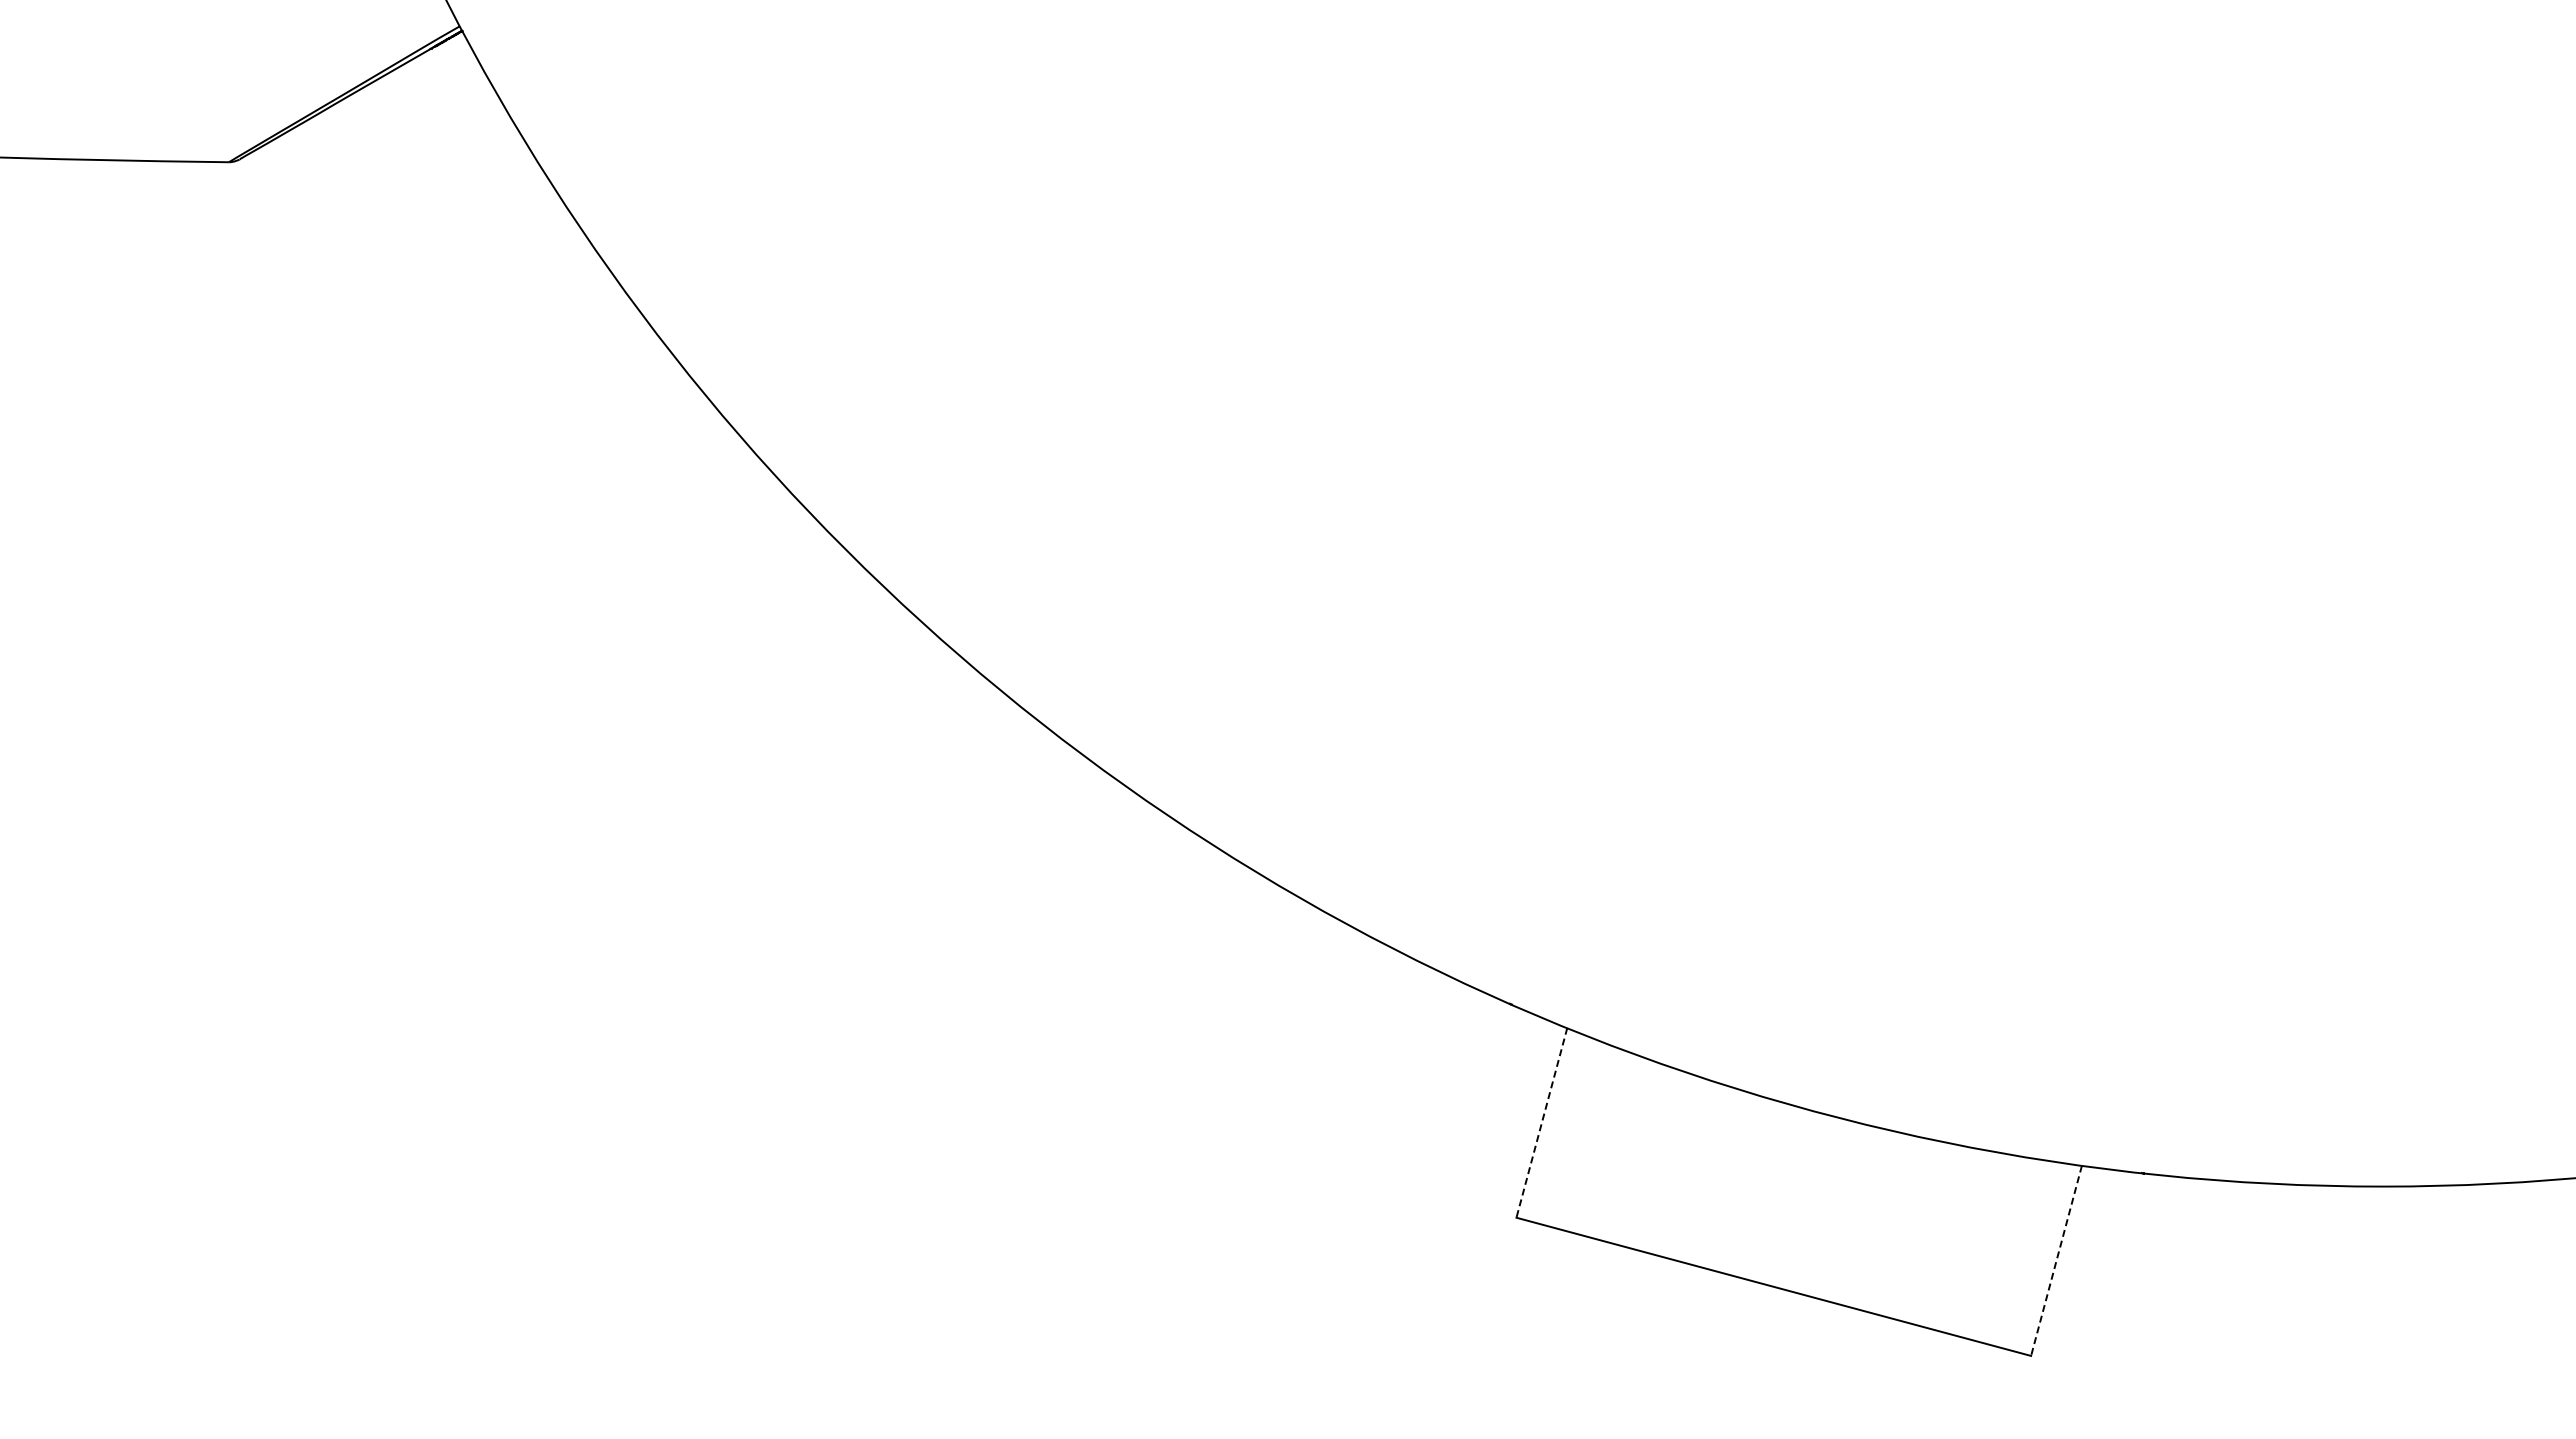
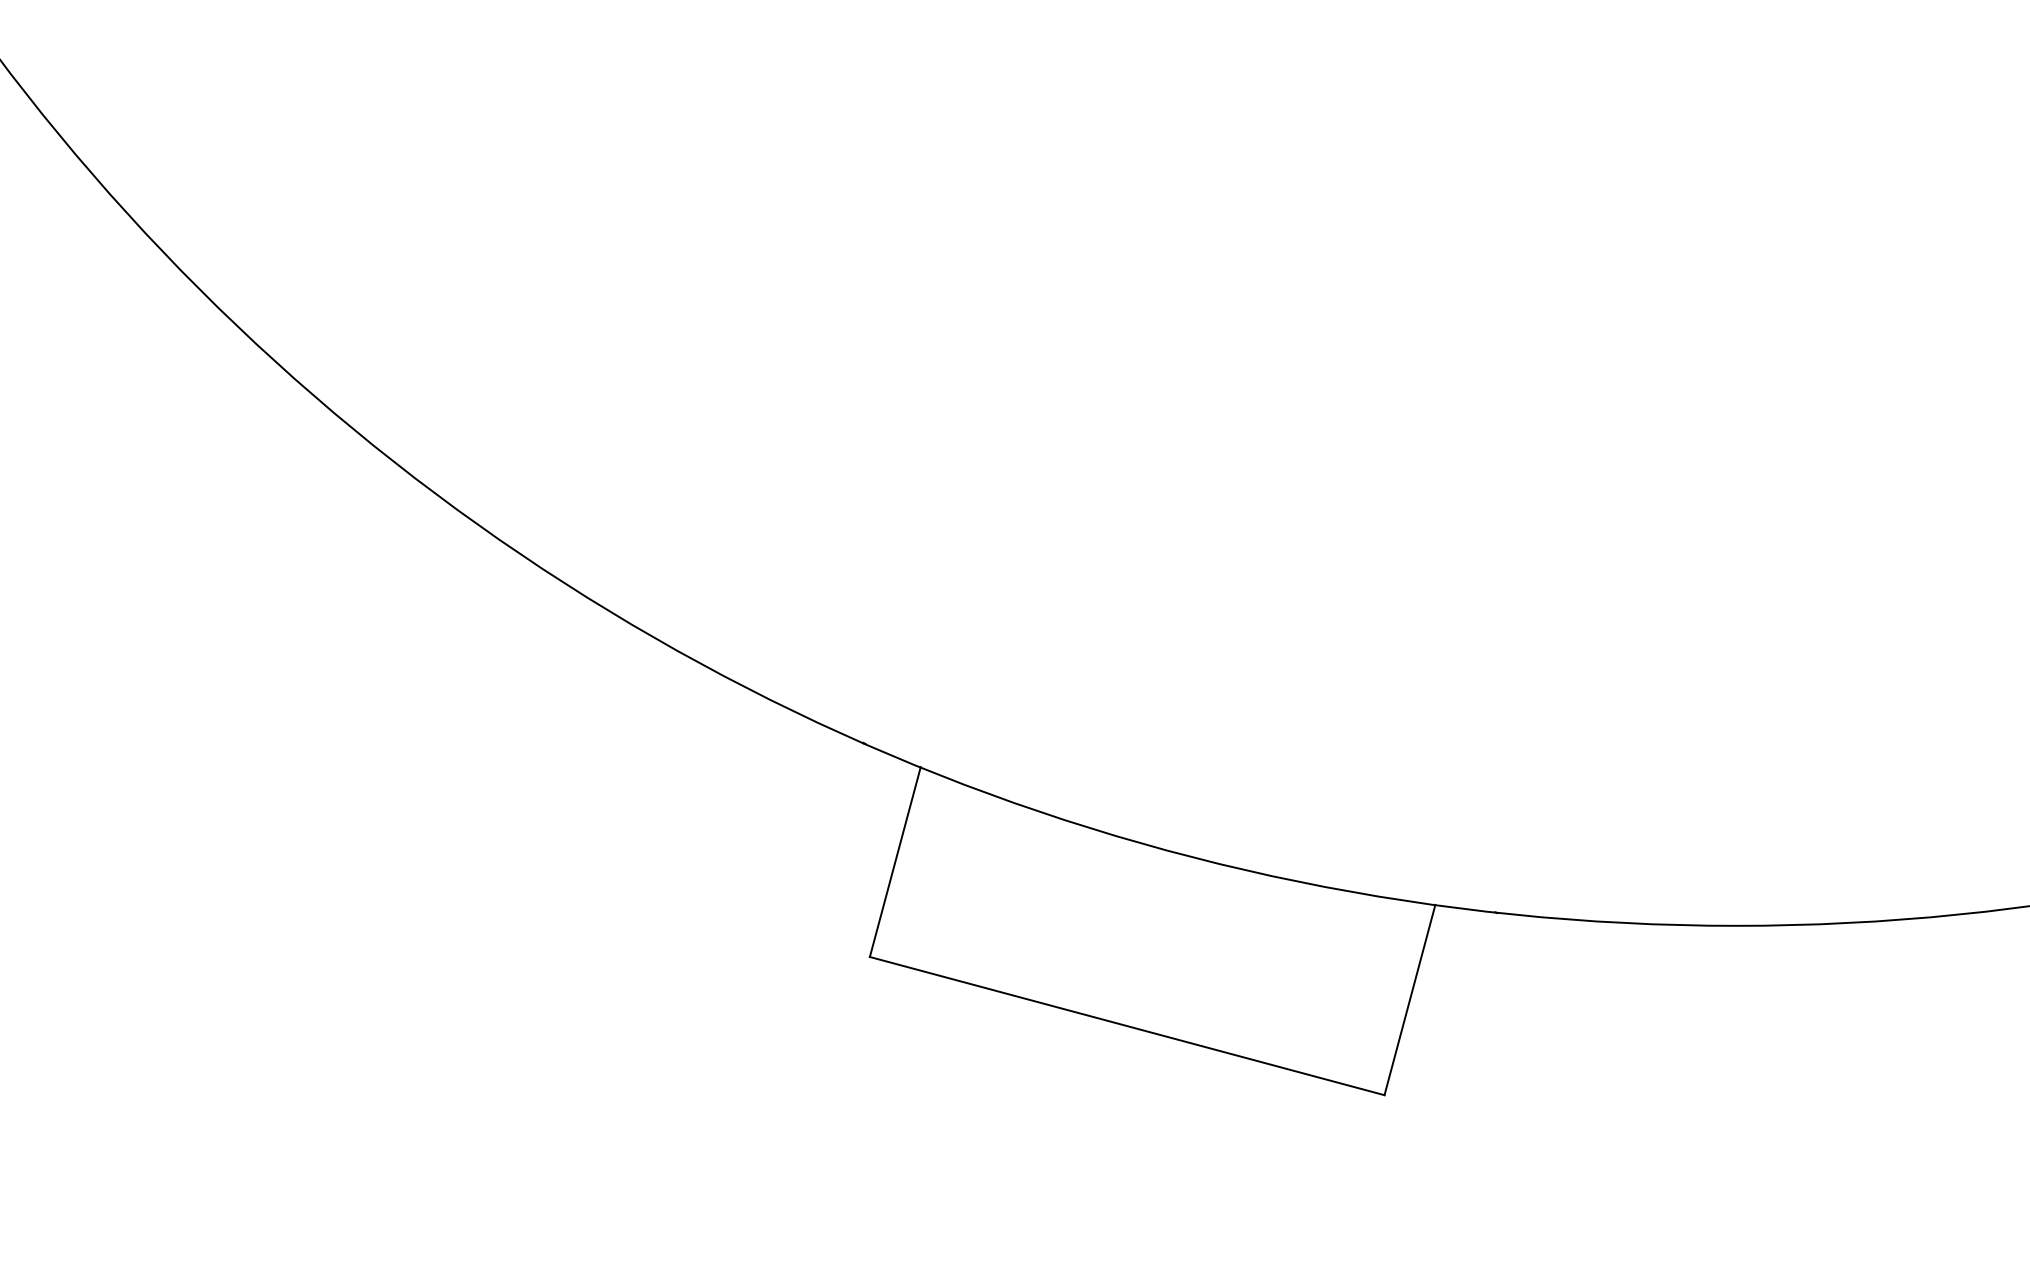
line: (1541, 1123) -> (894, 862), dashed -> solid
line: (2056, 1261) -> (1409, 1000), dashed -> solid

